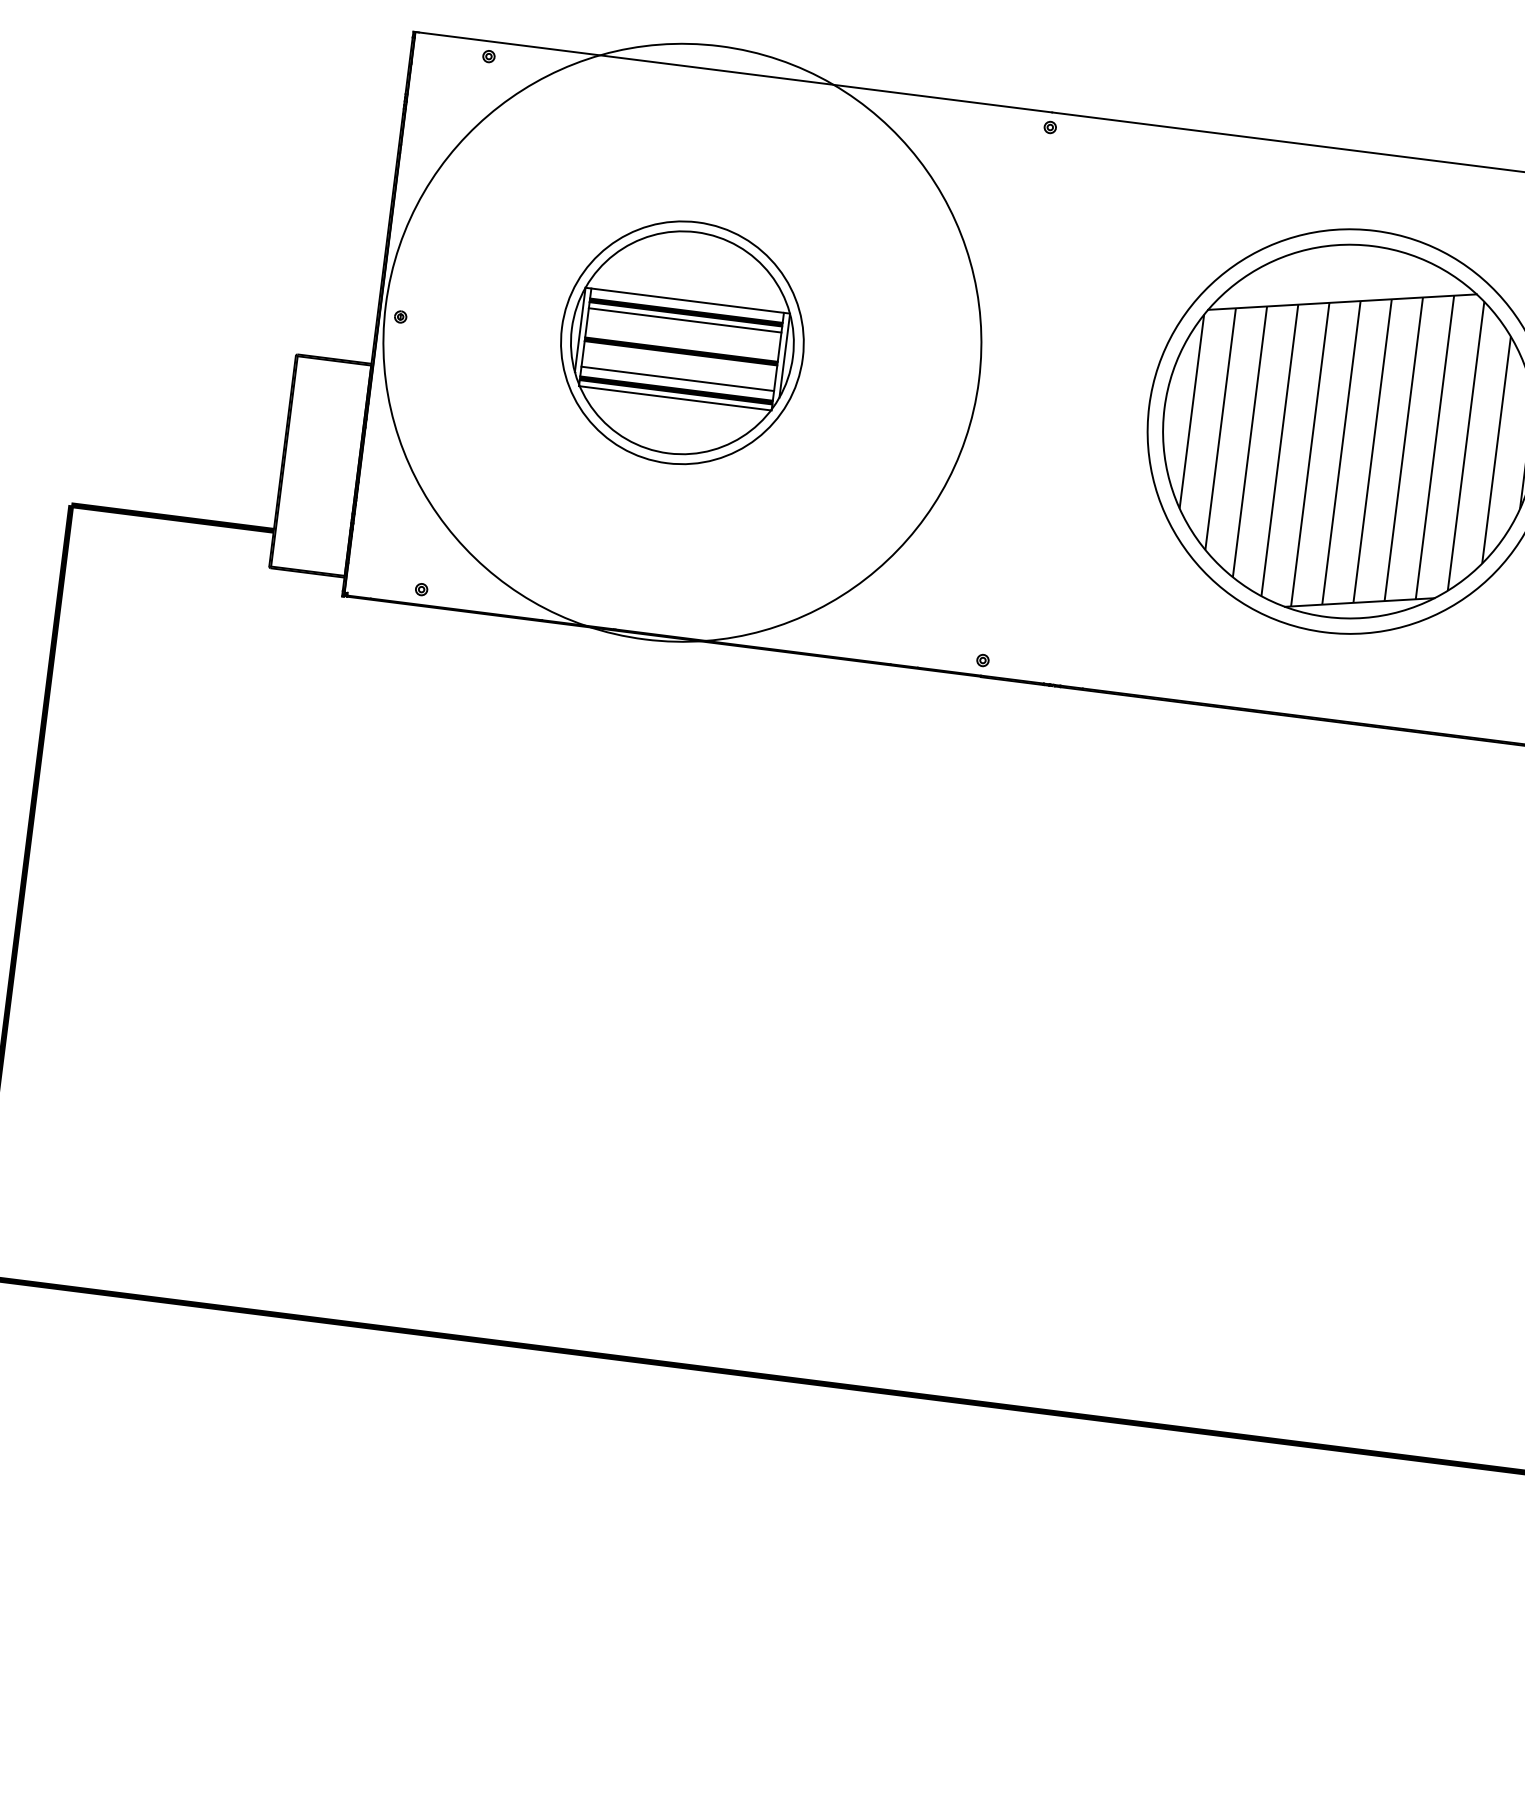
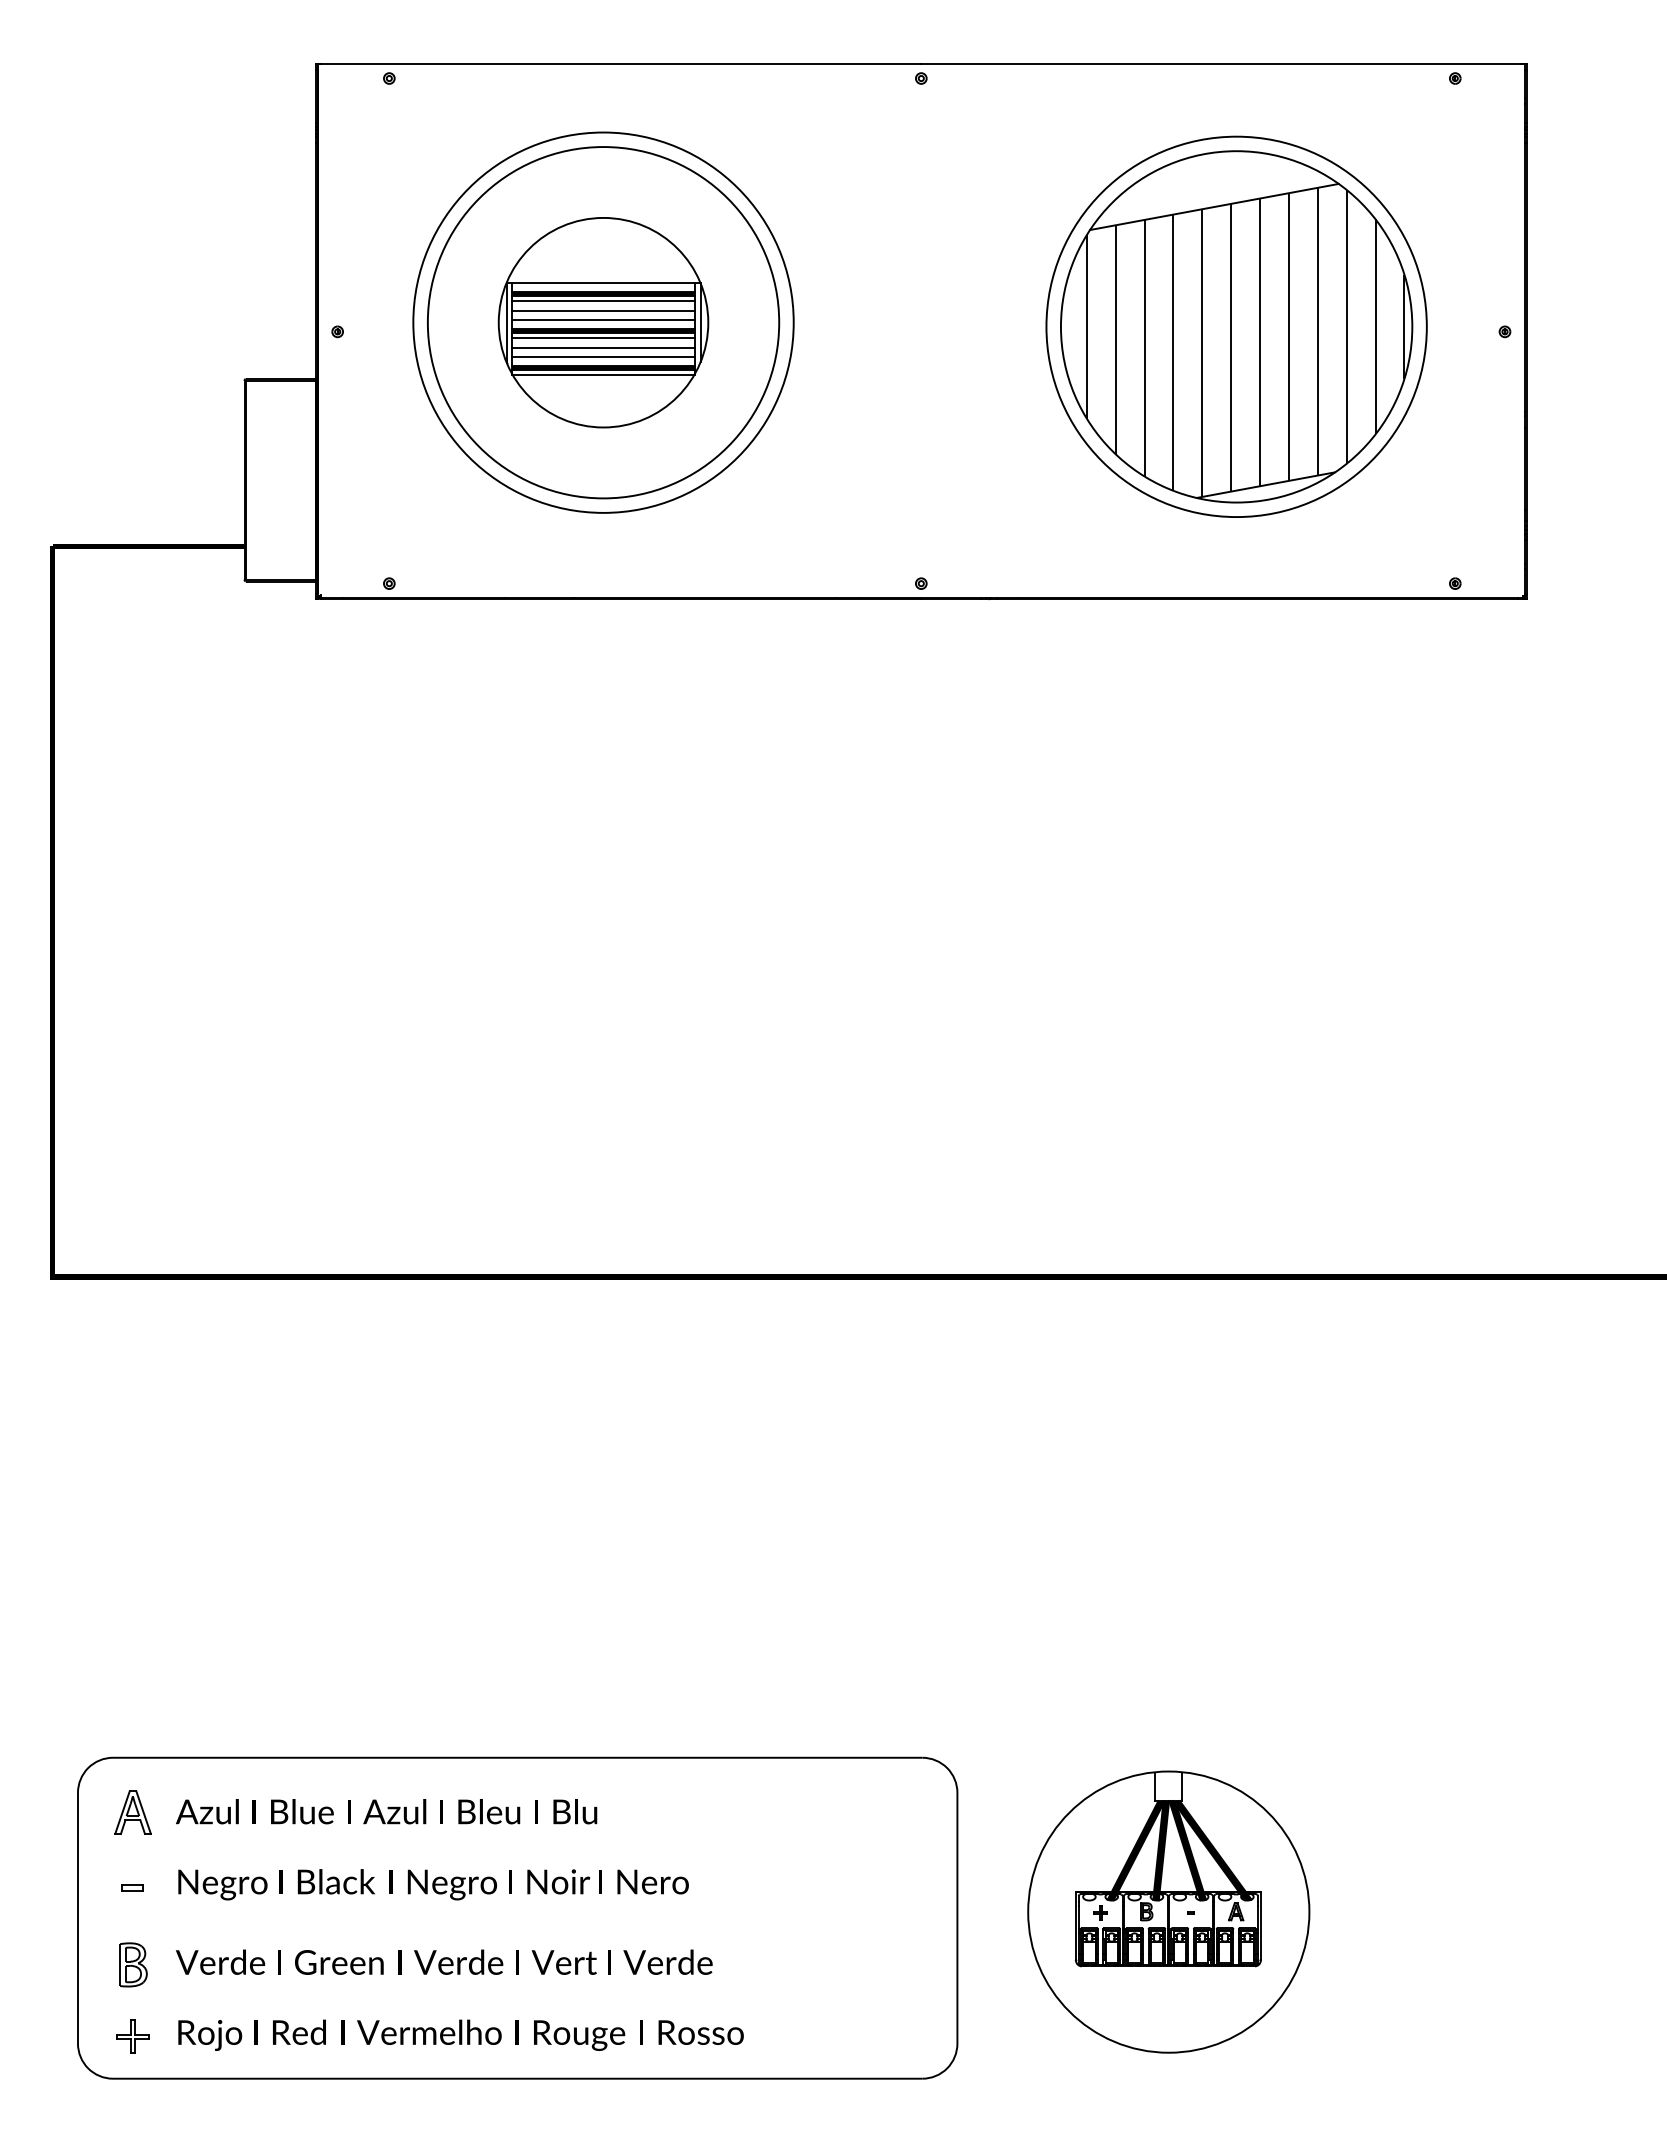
line: (684, 329) -> (603, 310), added
line: (682, 339) -> (603, 319), added
circle: (682, 342) -> (603, 322), size x0.62
circle: (682, 342) -> (603, 322), size x1.67
line: (680, 359) -> (603, 338), added
line: (679, 368) -> (603, 347), added

